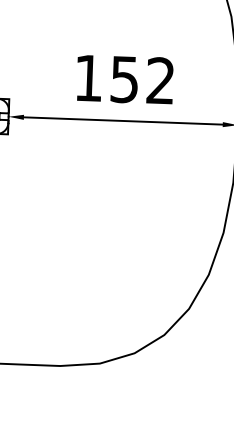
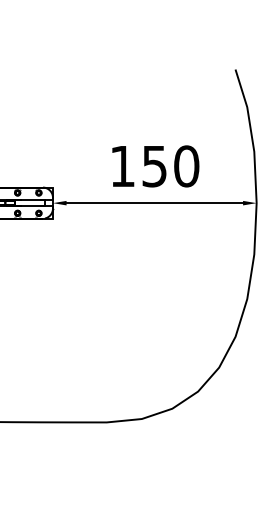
text: (160, 81) -> (186, 166), 152 -> 150

